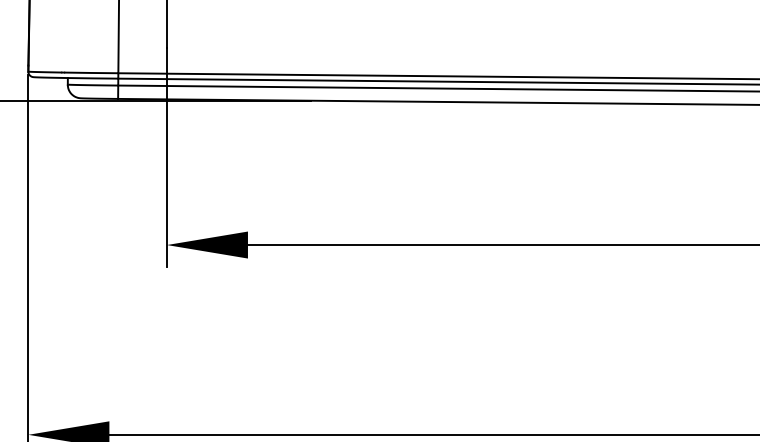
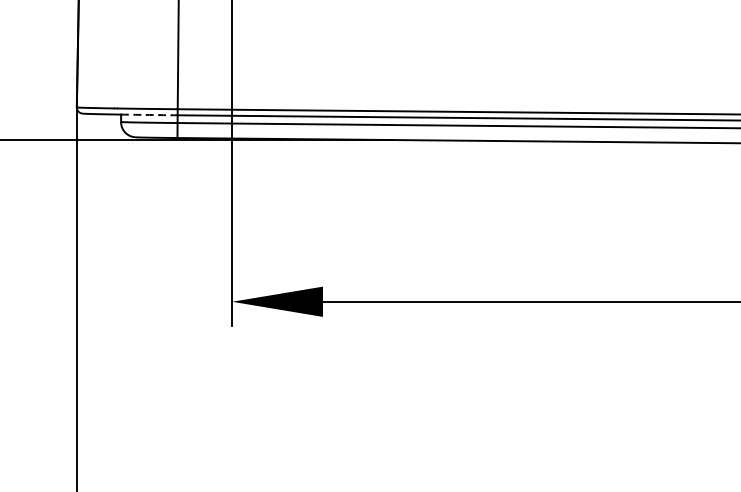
arc: (93, 78) -> (149, 115), solid -> dashed

